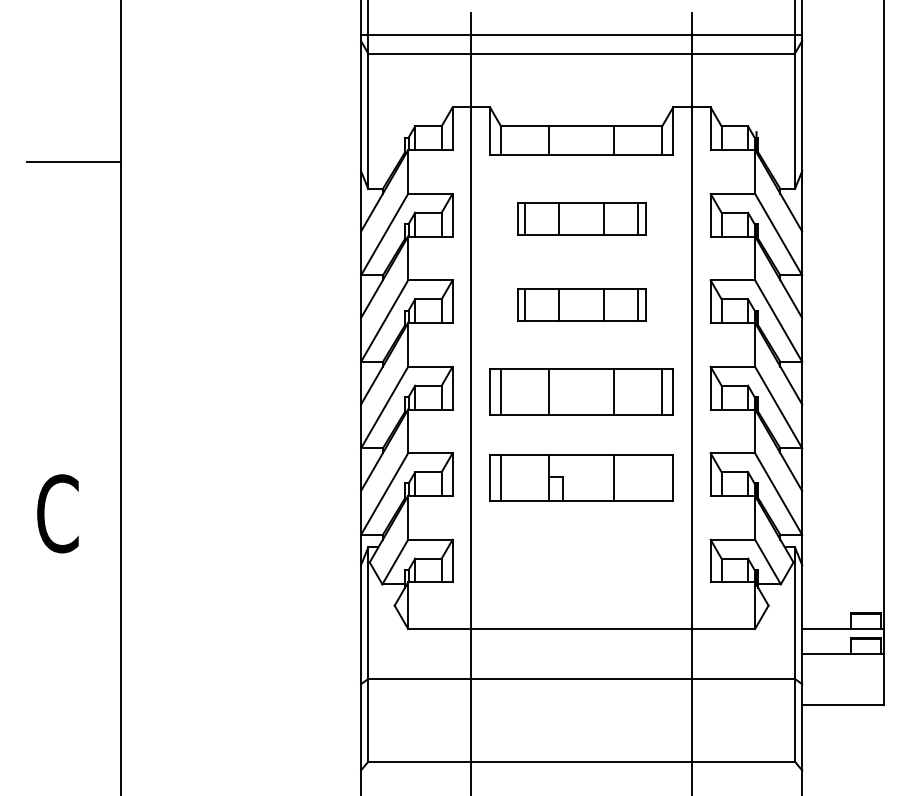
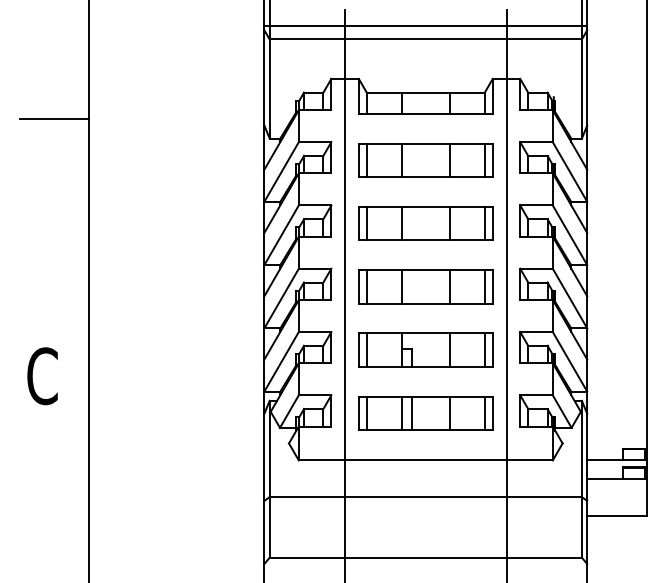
part: (581, 218) -> (425, 160), size x1.43
part: (581, 304) -> (425, 223), size x1.43
line: (662, 478) -> (484, 350), added
part: (581, 564) -> (425, 413), added

